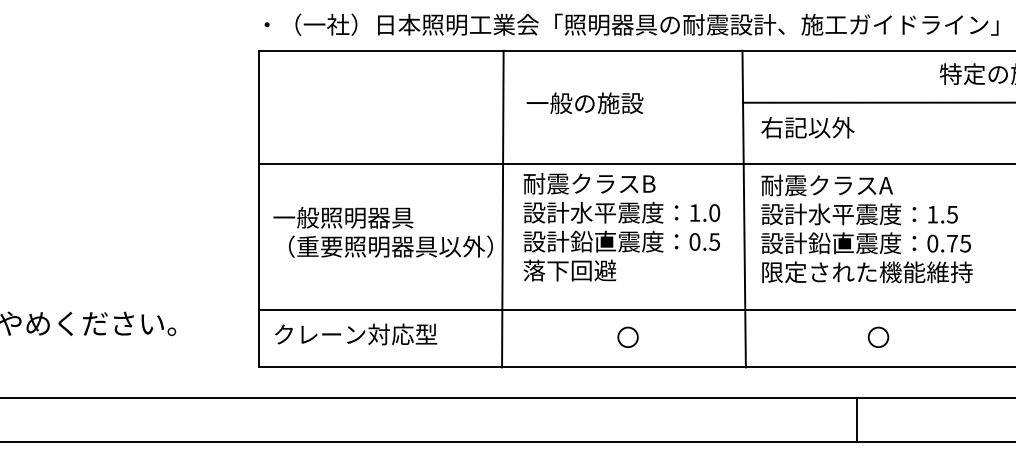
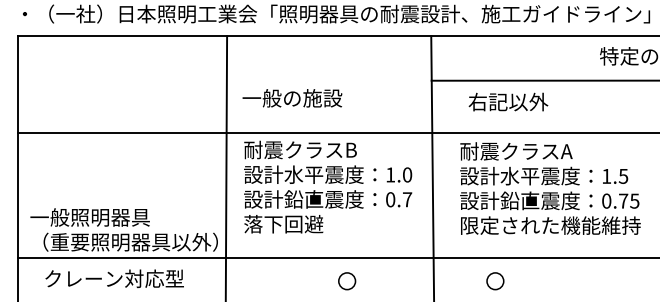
text: (584, 103) -> (291, 98), moved
text: (807, 127) -> (508, 101), moved
text: (866, 228) -> (550, 188), moved
text: (382, 232) -> (123, 230), moved
text: (714, 241) -> (407, 199), 0.5 -> 0.7
text: (356, 334) -> (115, 278), moved
text: (627, 336) -> (346, 280), moved
text: (878, 336) -> (495, 280), moved

